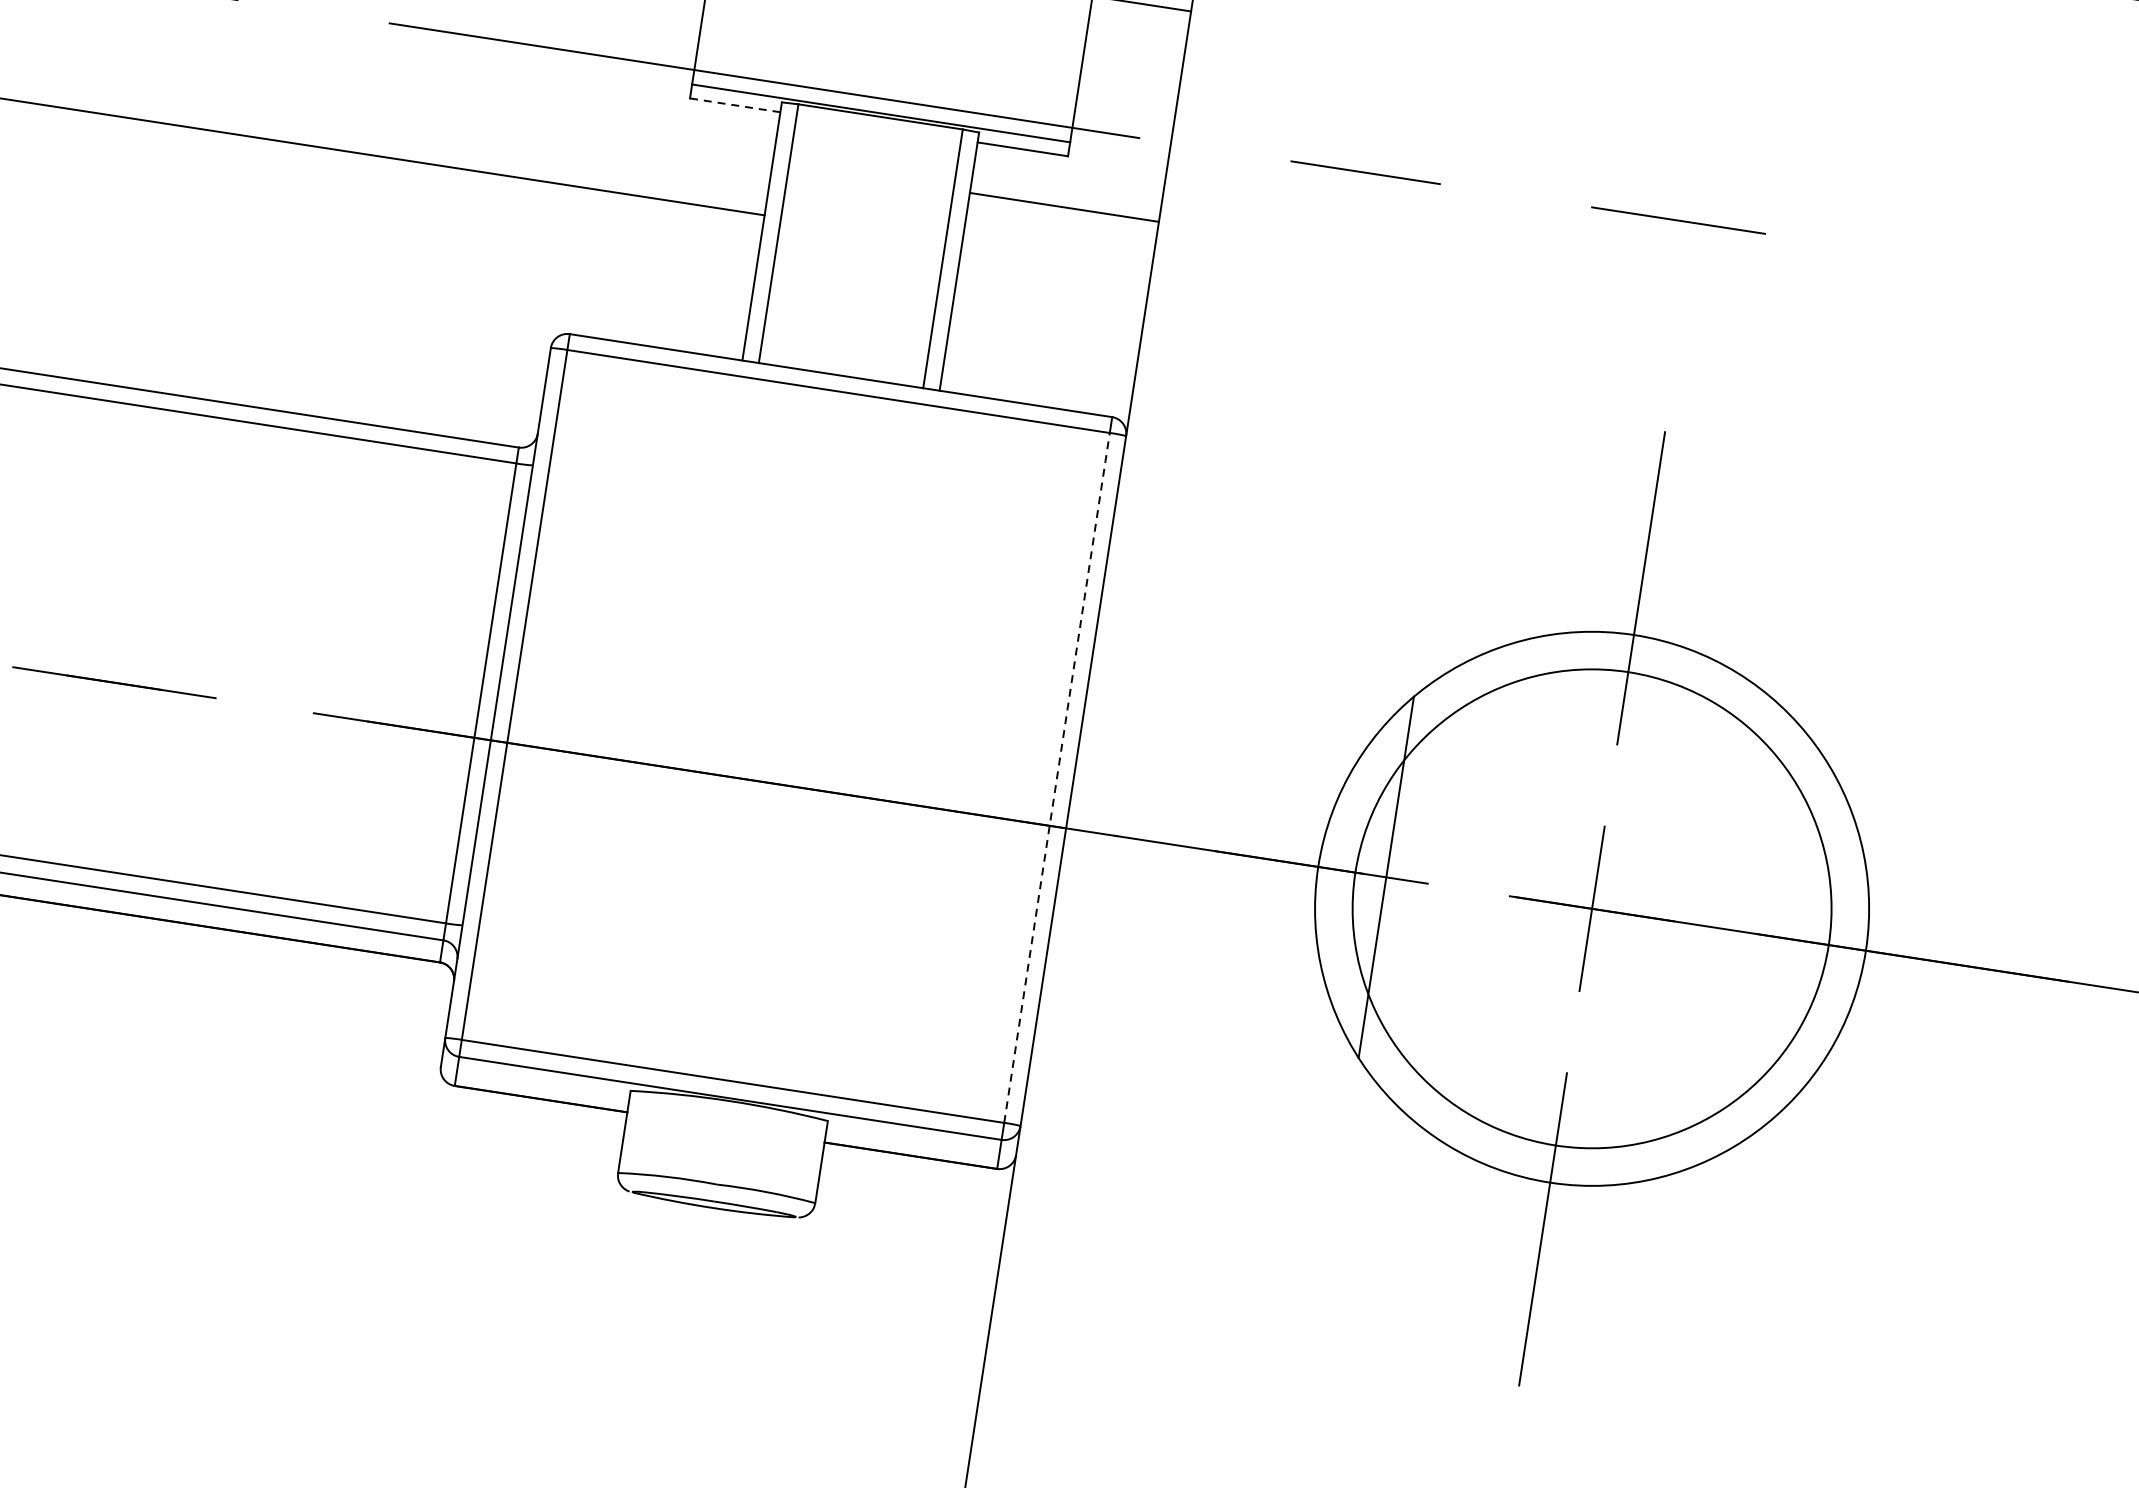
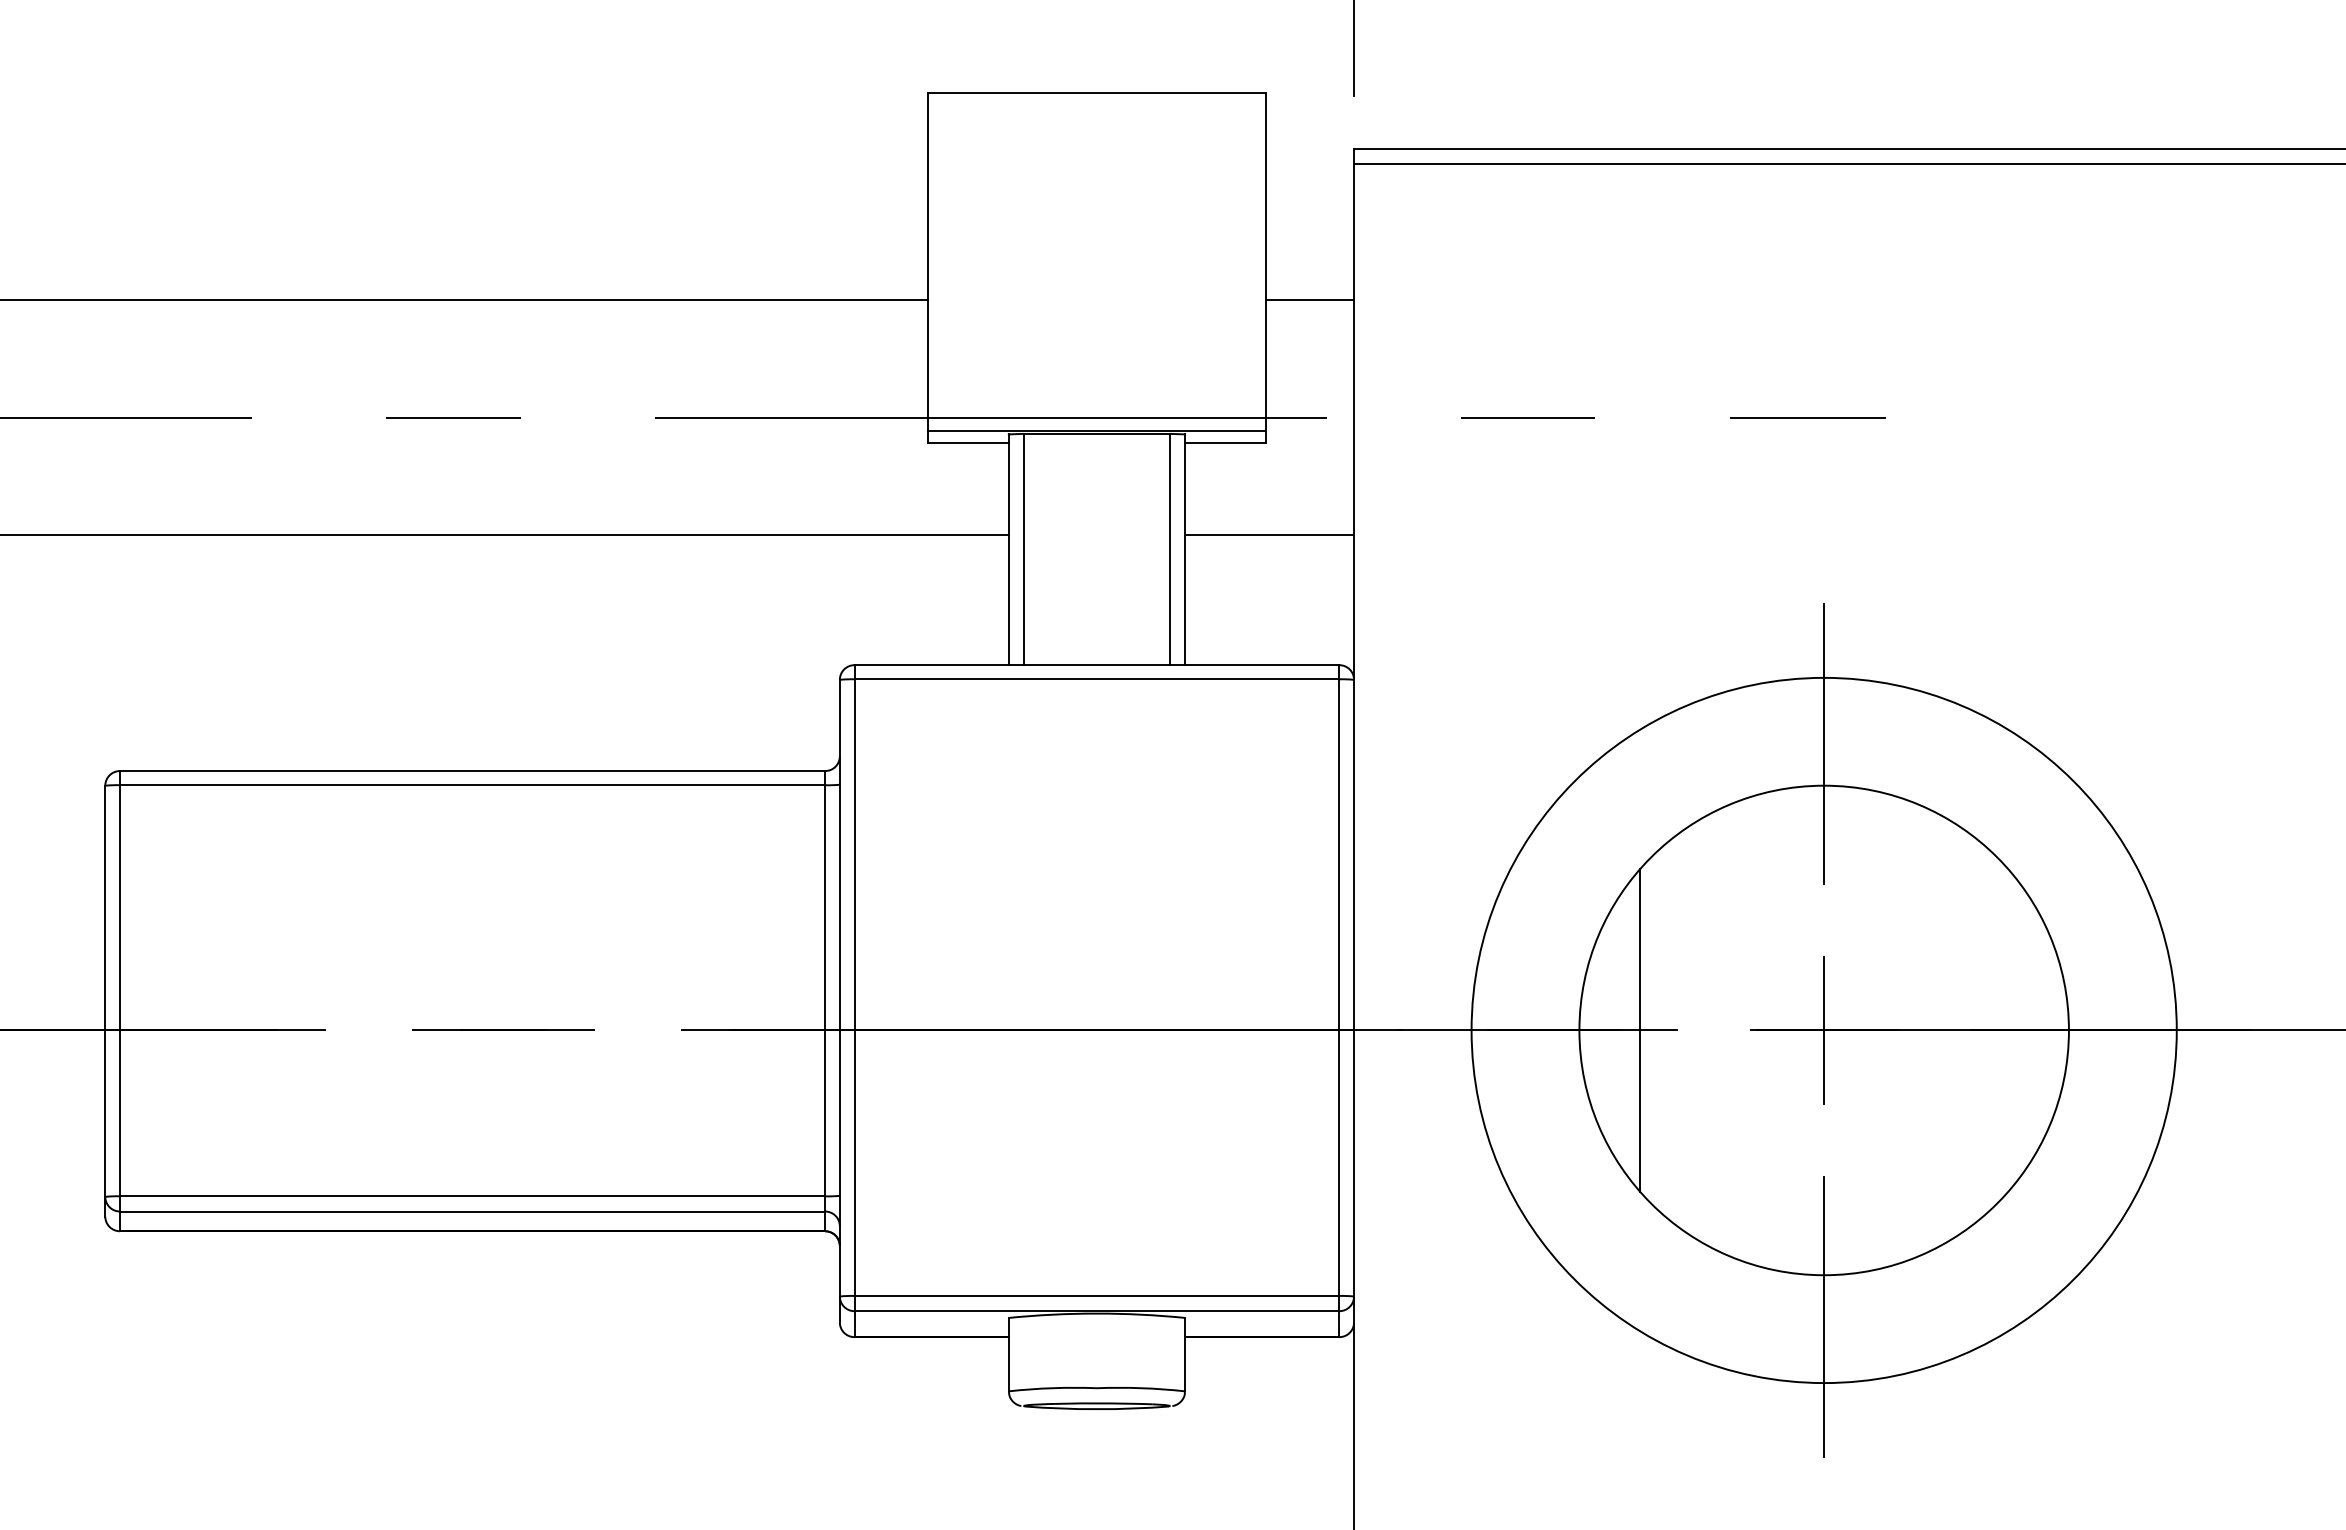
line: (734, 105) -> (967, 443), dashed -> solid
line: (1064, 207) -> (1269, 535), moved
line: (1057, 777) -> (1339, 987), dashed -> solid
circle: (1591, 908) -> (1823, 1030), size x1.67

